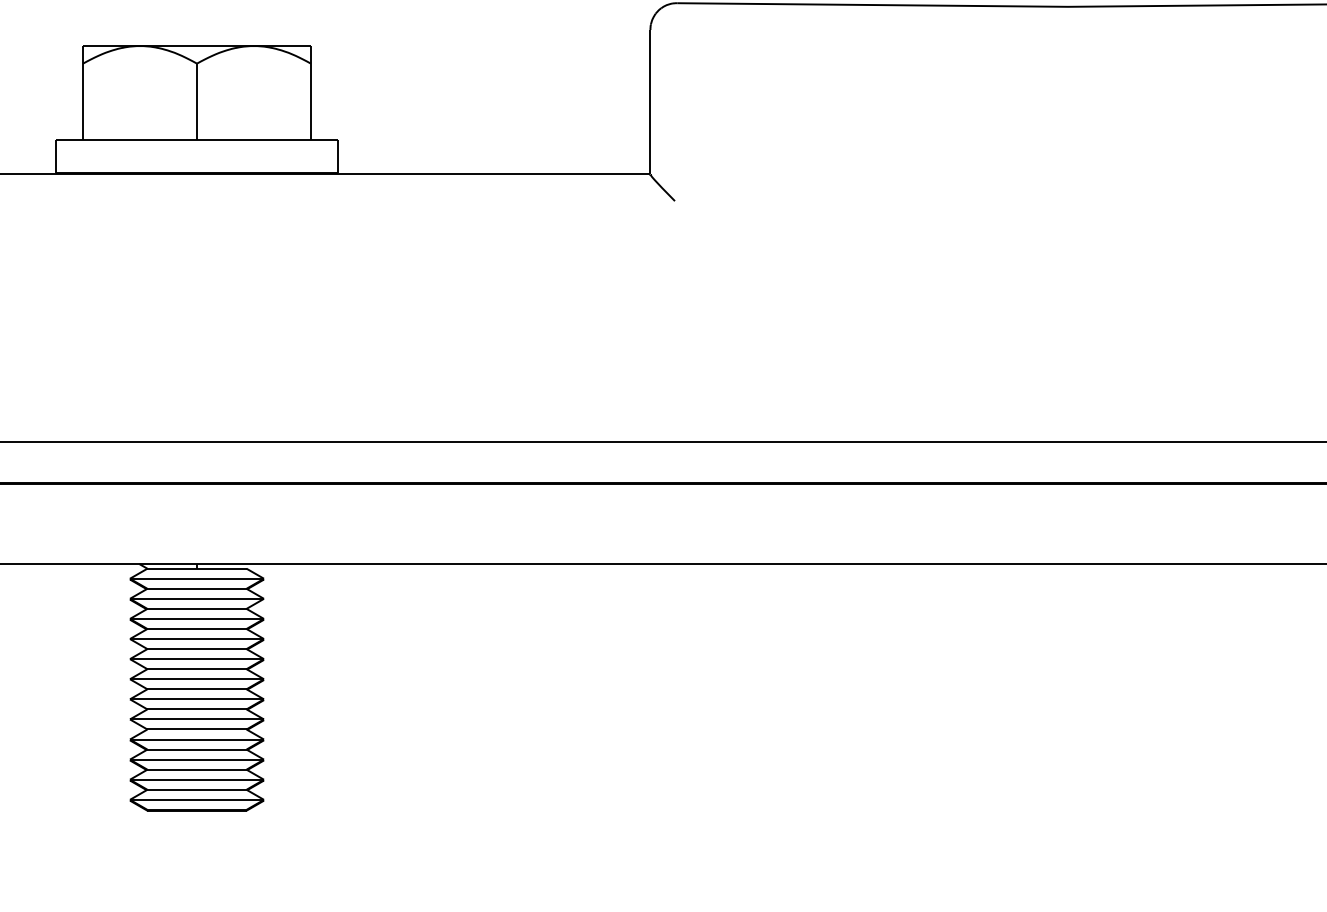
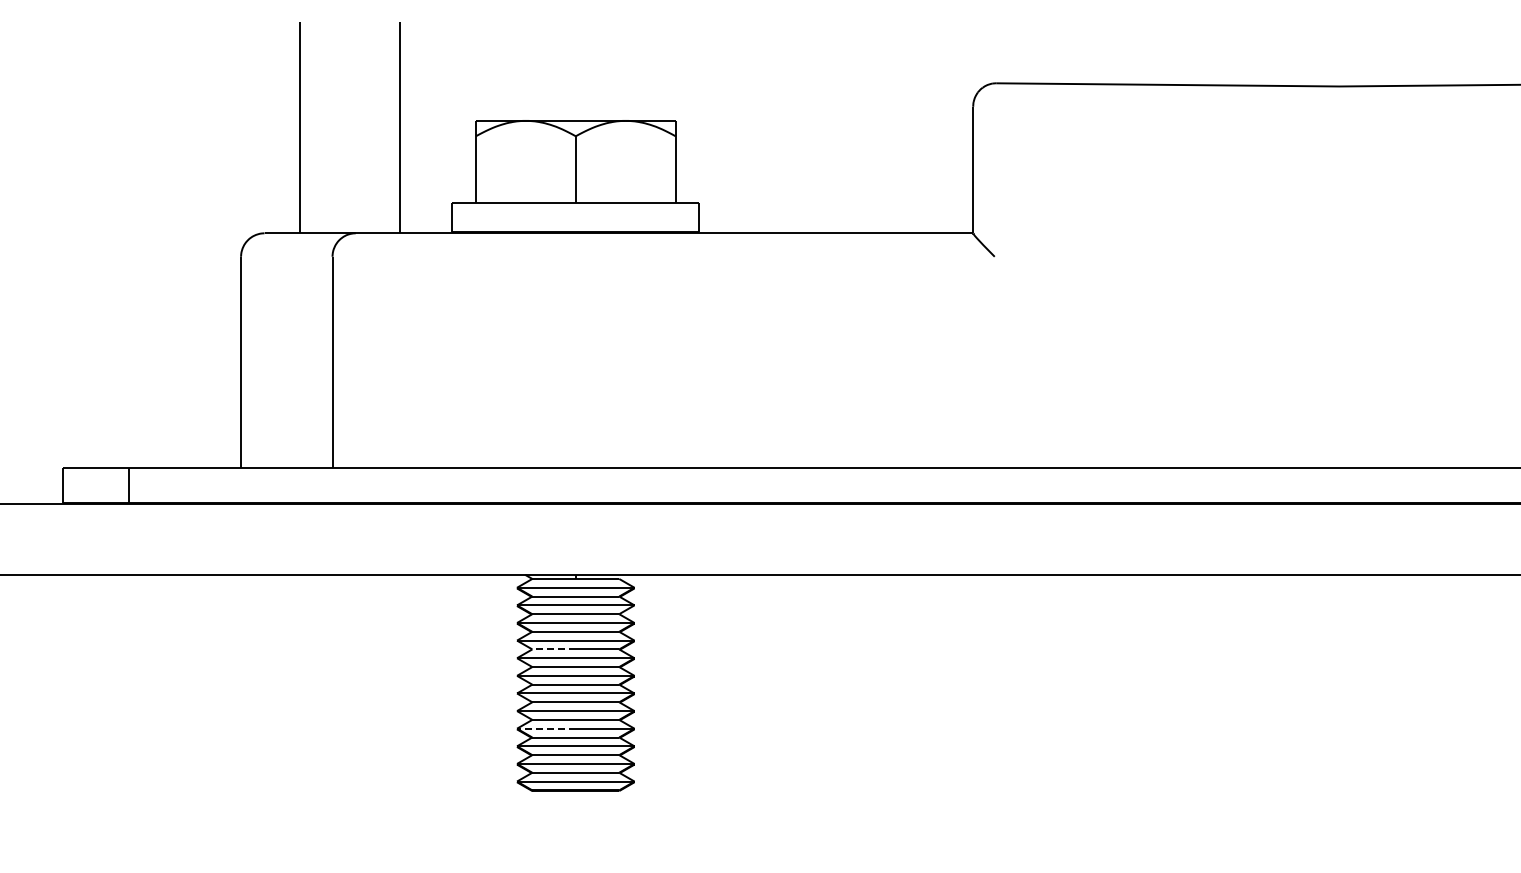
line: (172, 649) -> (554, 649), solid -> dashed
line: (162, 739) -> (545, 728), solid -> dashed

